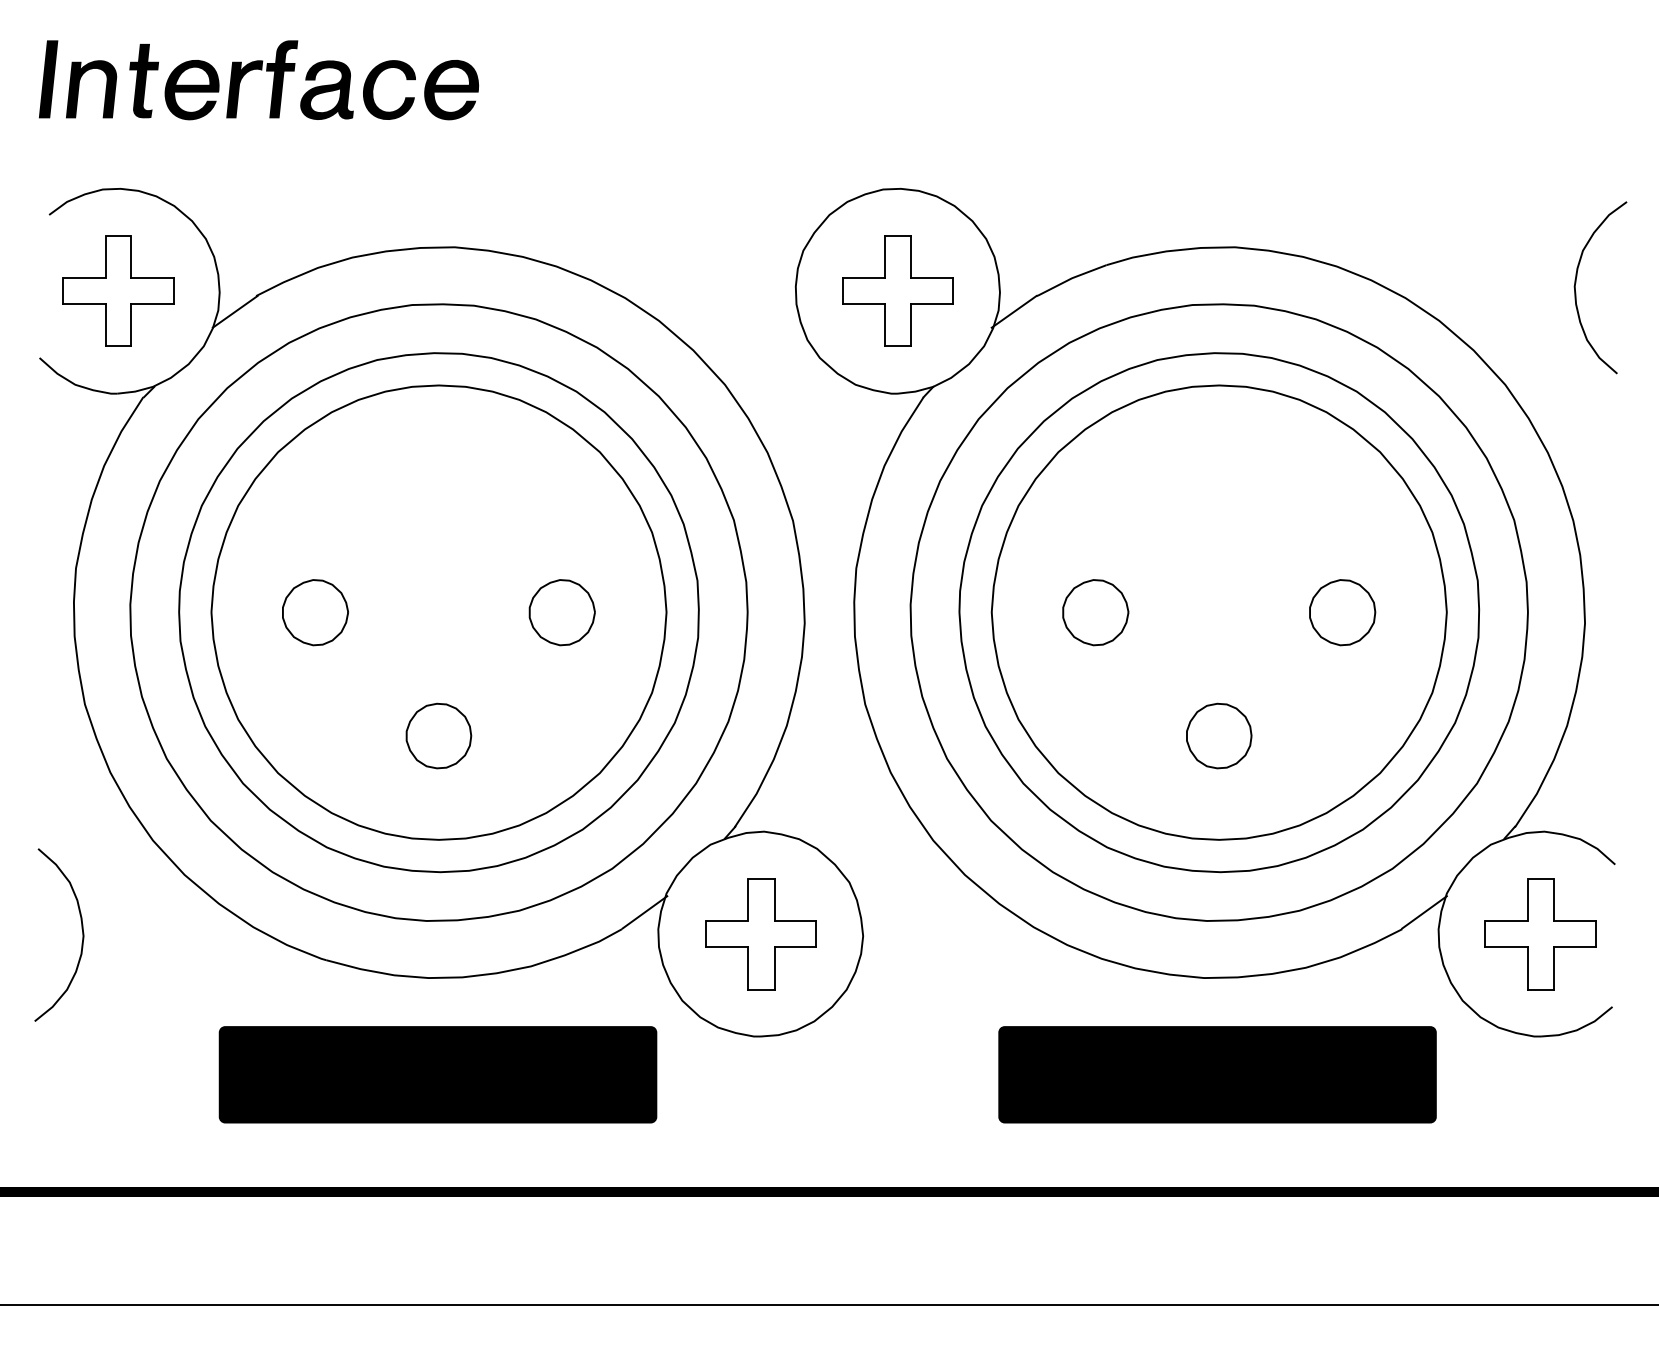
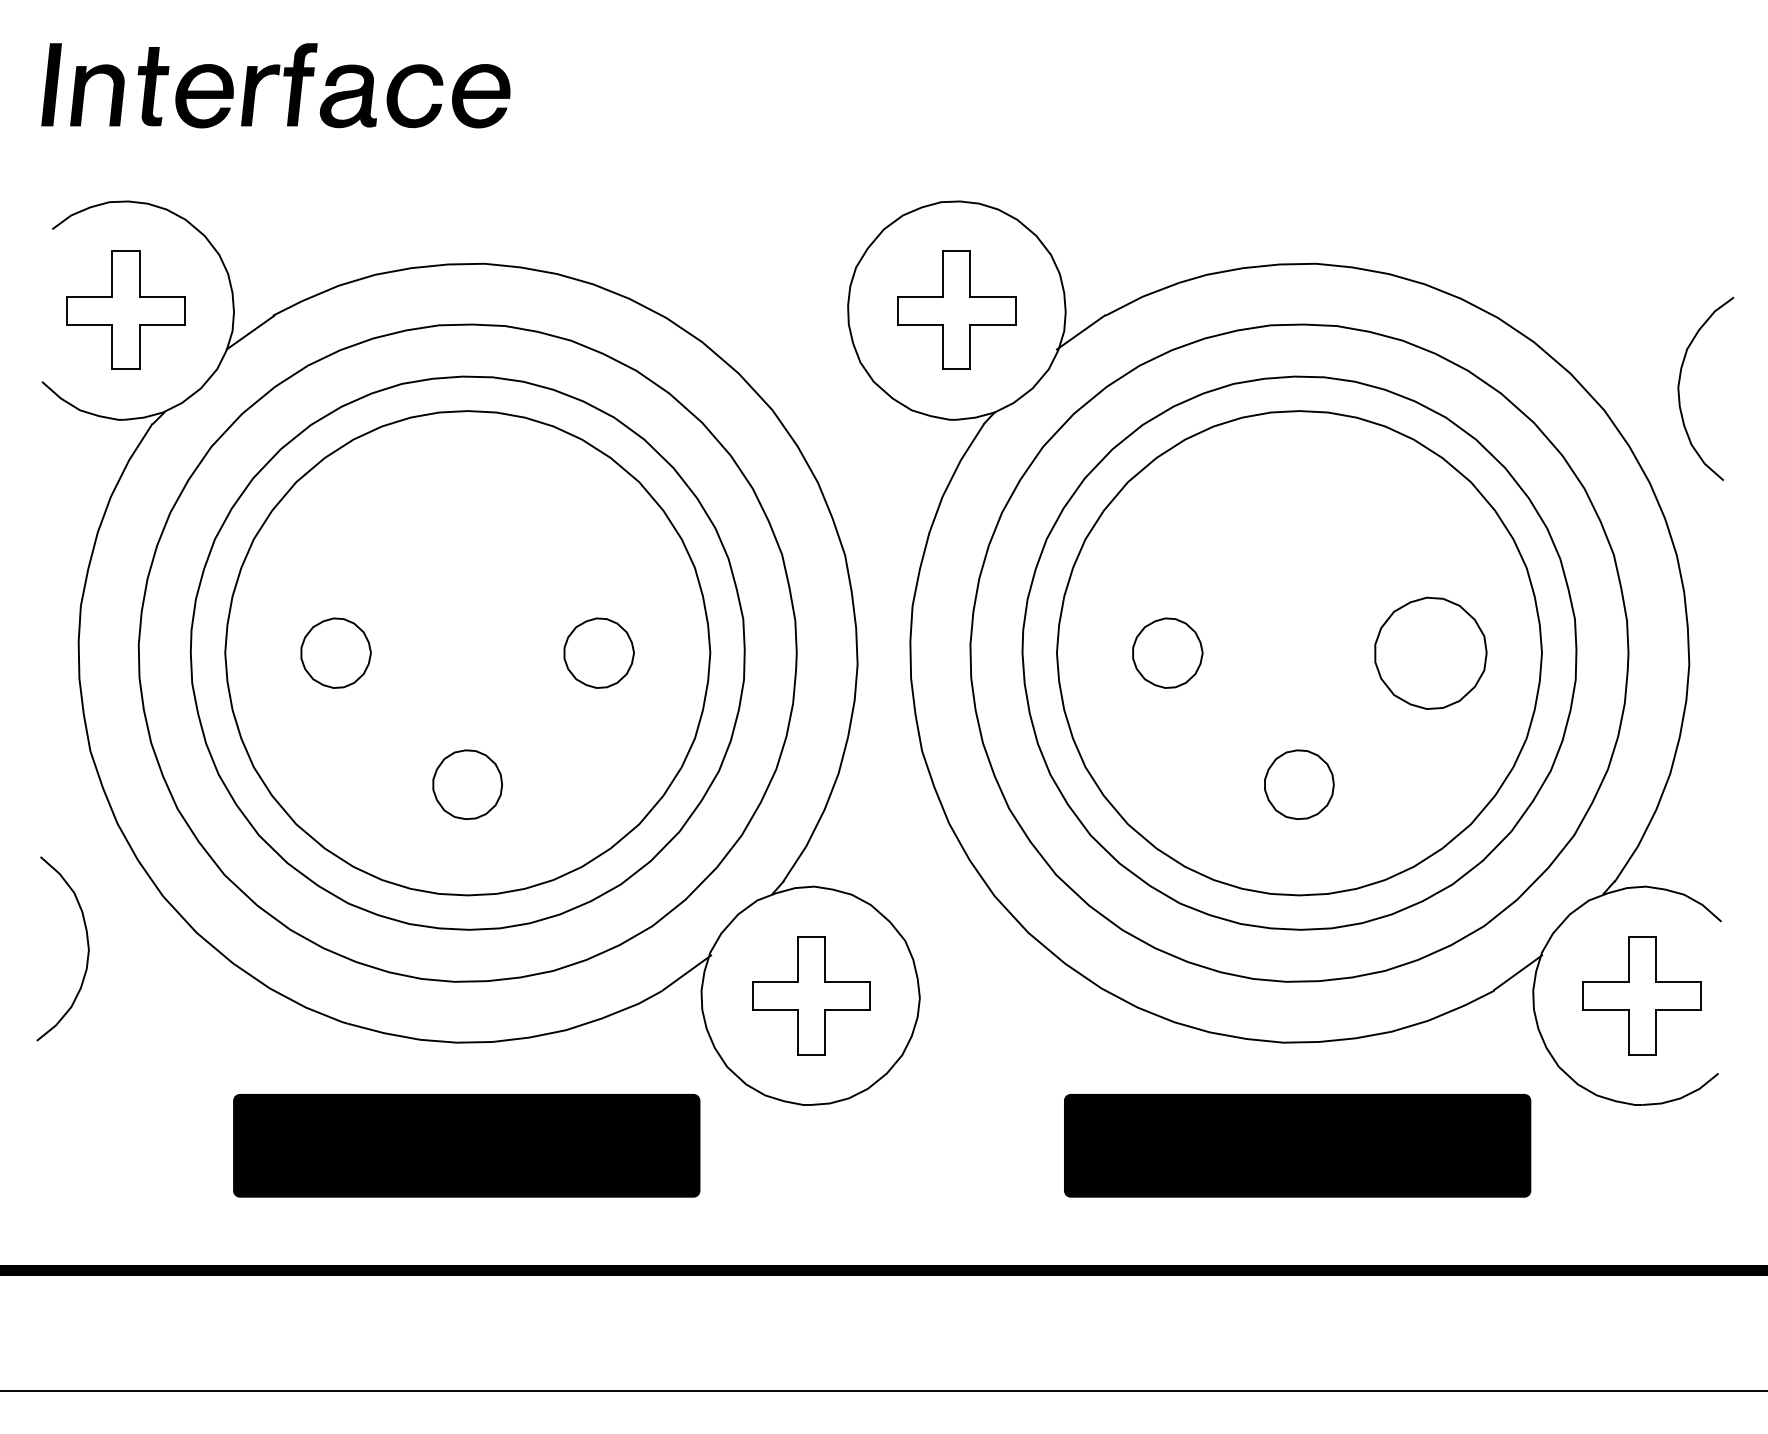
curve: (1576, 280) -> (1680, 381), moved
part: (1342, 611) -> (1430, 652), size x1.6
curve: (82, 934) -> (87, 948), moved

